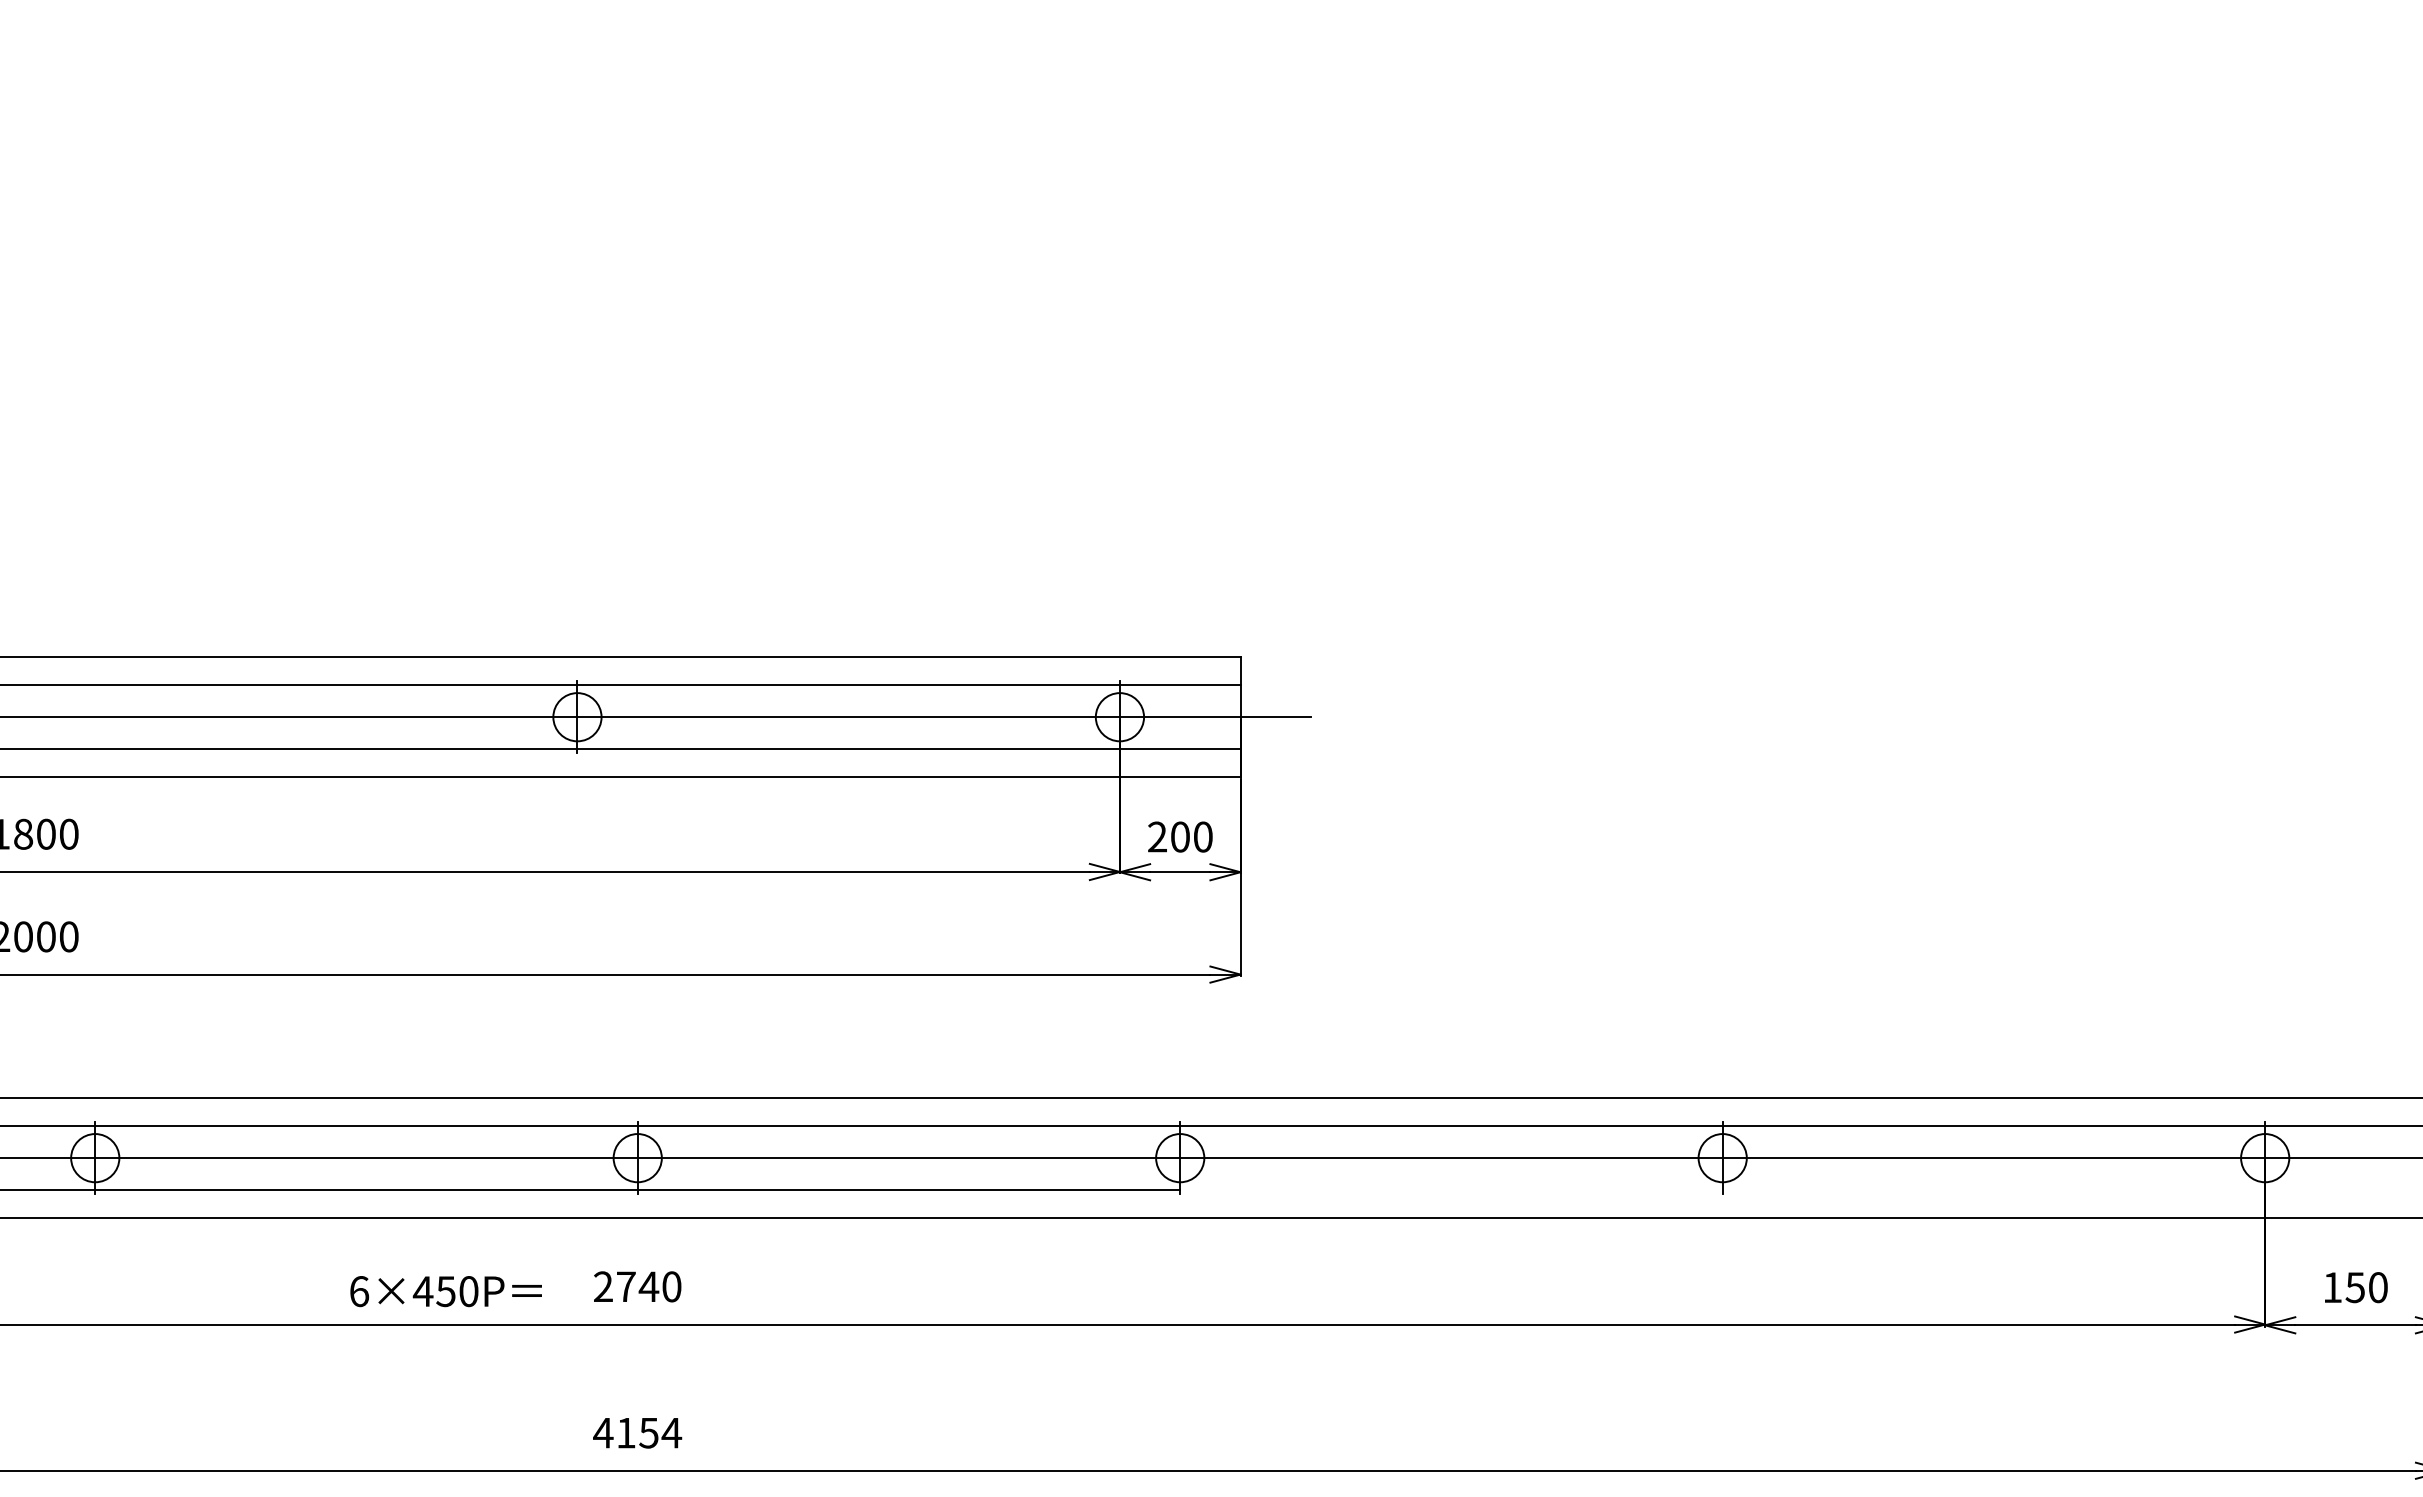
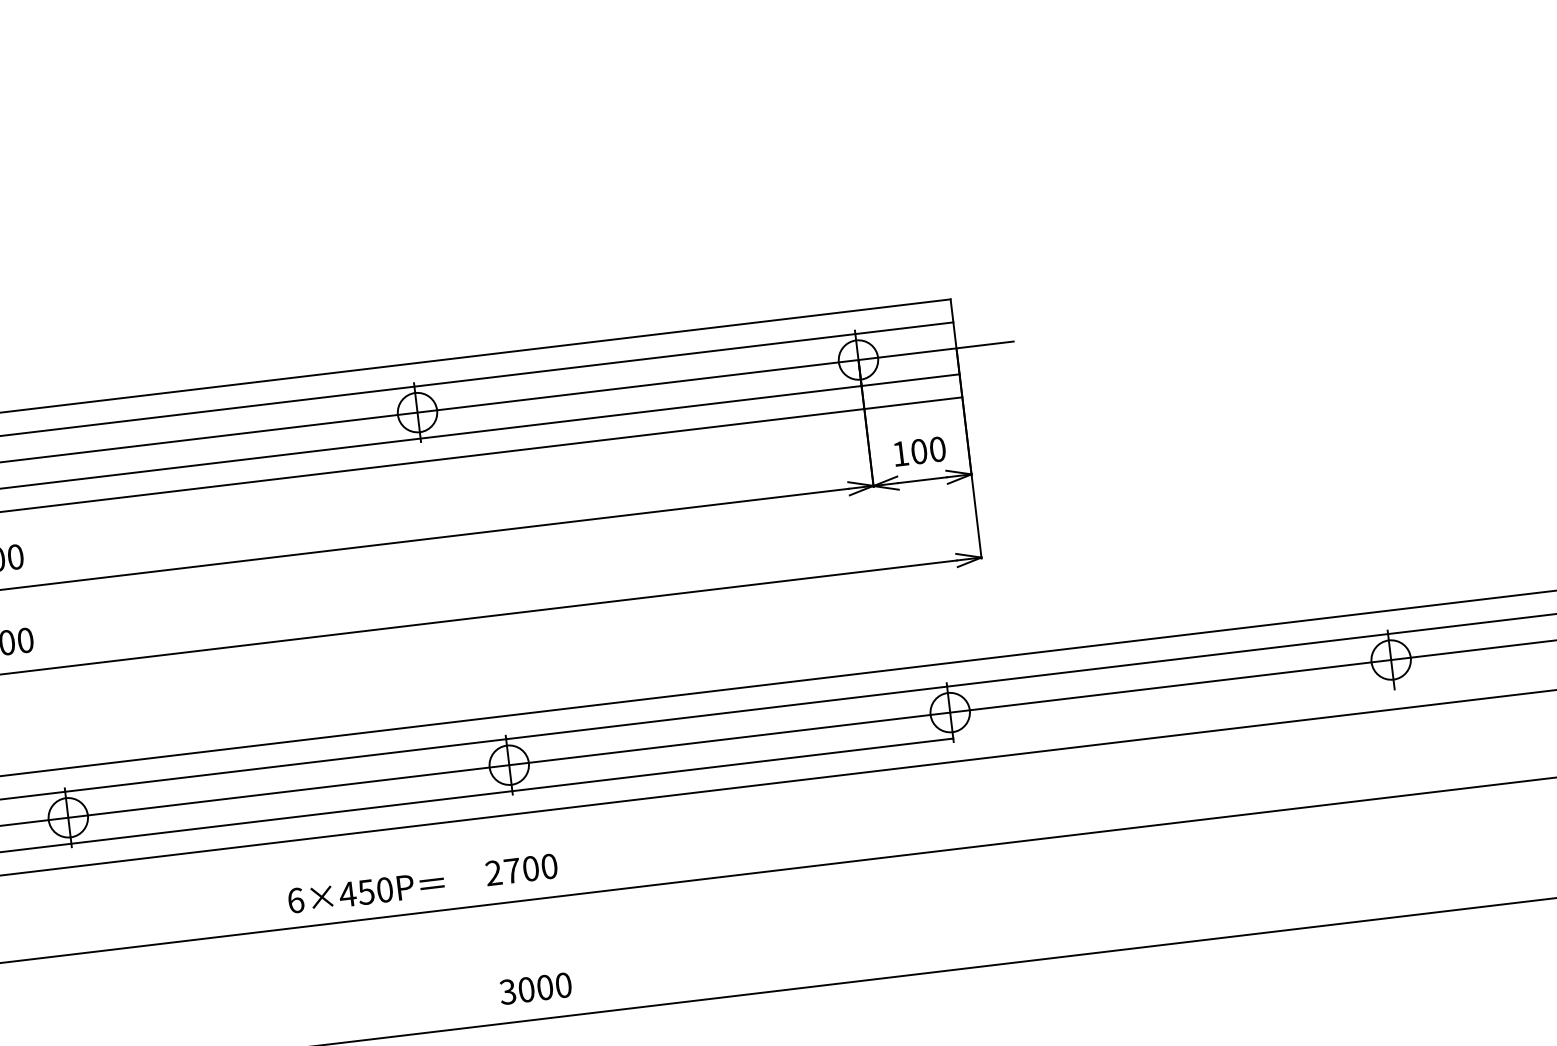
text: (1157, 836) -> (900, 453), 200 -> 100
text: (648, 1286) -> (530, 868), 2740 -> 2700
text: (637, 1432) -> (535, 988), 4154 -> 3000

